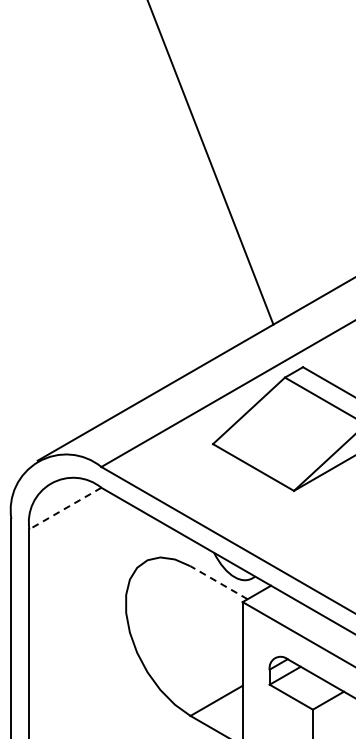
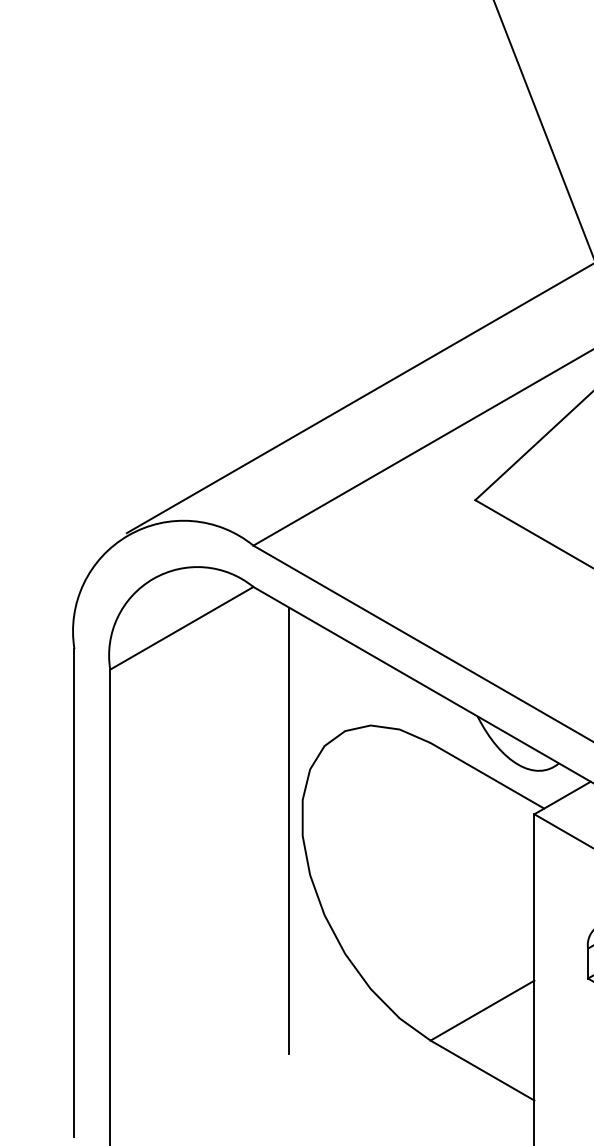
line: (65, 508) -> (182, 628), dashed -> solid
line: (219, 582) -> (488, 775), dashed -> solid
line: (119, 610) -> (289, 830), added

